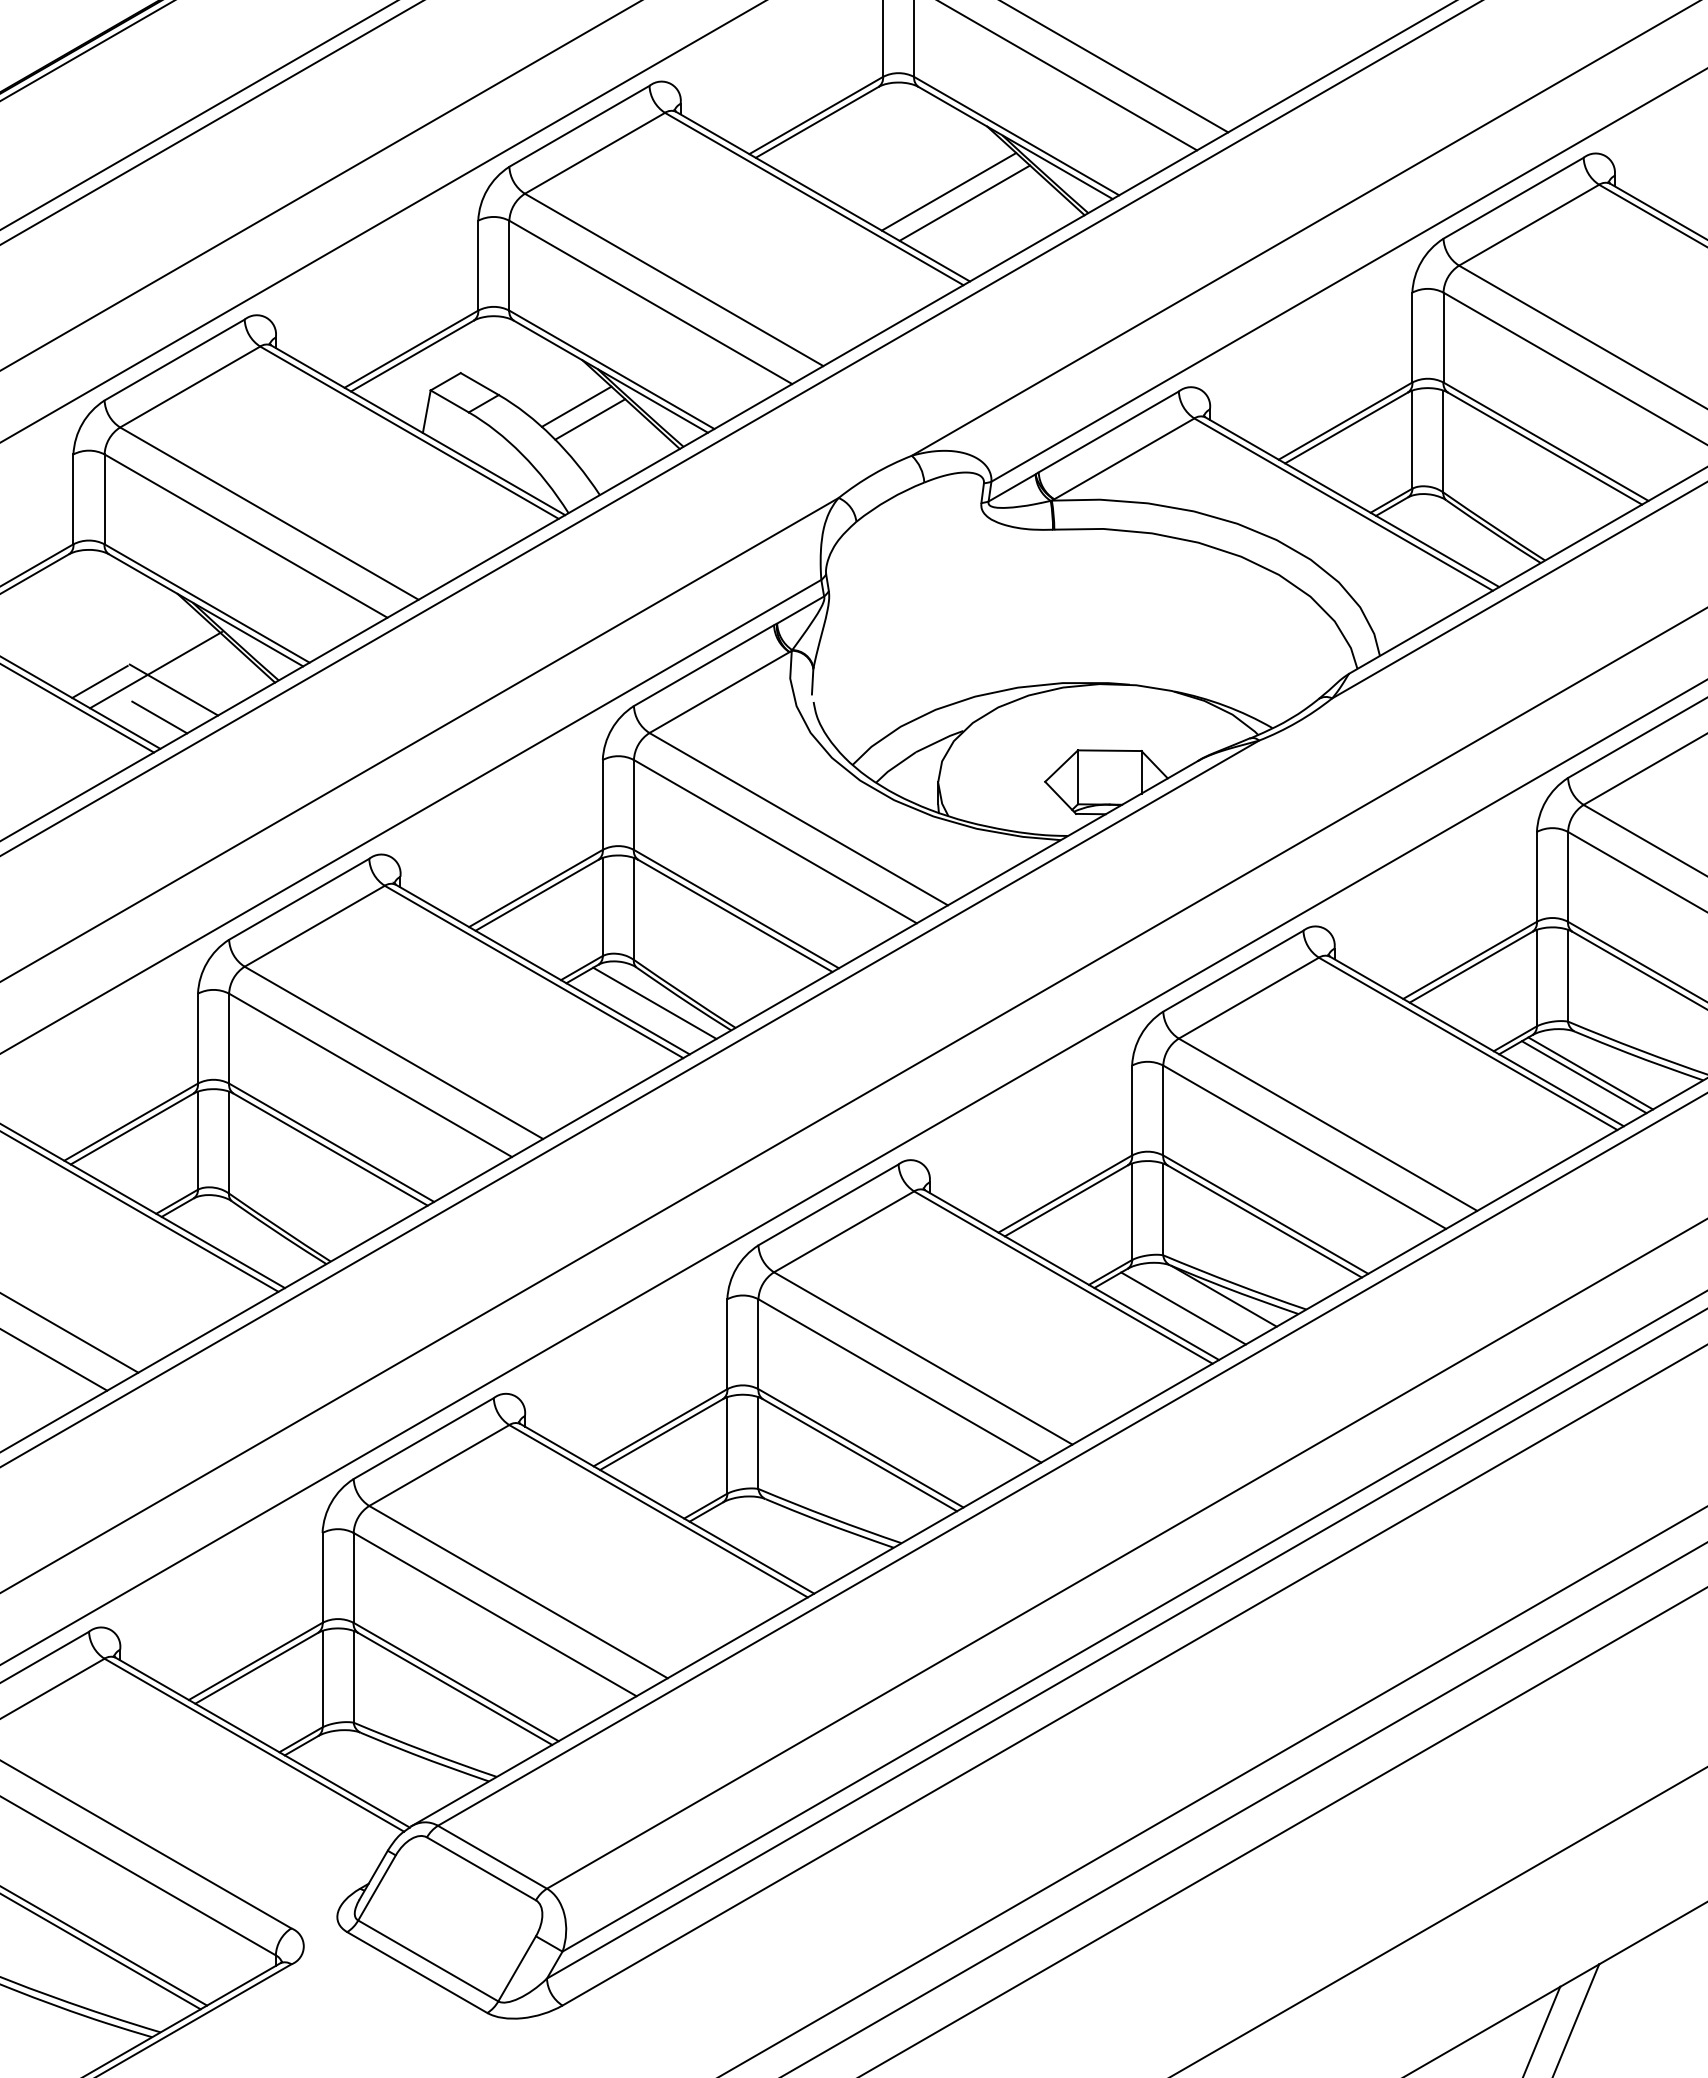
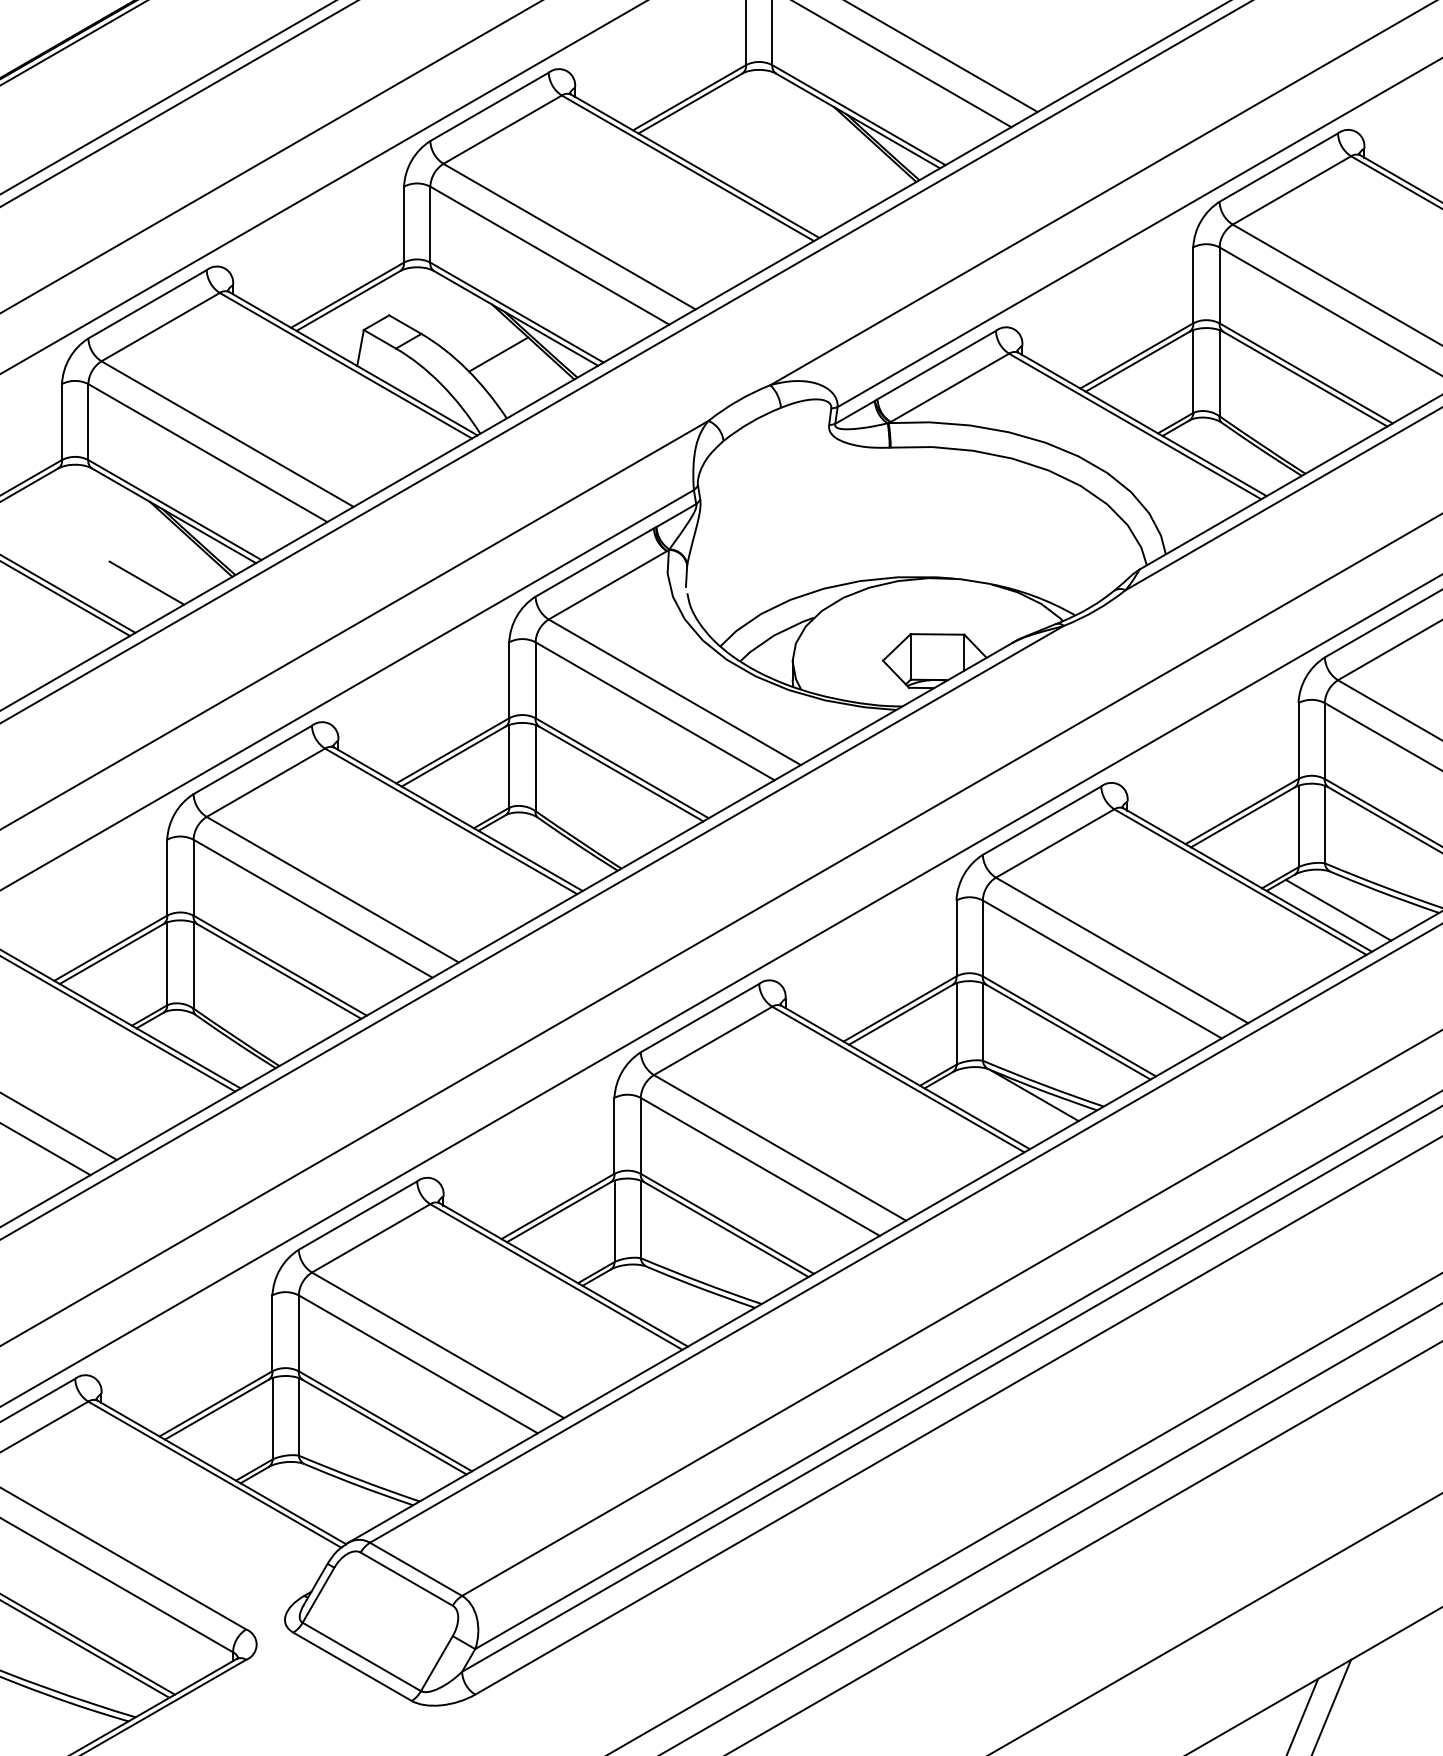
line: (948, 191) -> (801, 161), removed
line: (964, 202) -> (814, 171), removed
line: (576, 406) -> (487, 343), removed
line: (156, 670) -> (132, 566), removed
line: (99, 681) -> (84, 575), removed
line: (159, 717) -> (134, 606), removed
line: (654, 1002) -> (552, 847), removed
line: (1590, 1073) -> (1343, 907), removed
line: (1183, 1308) -> (999, 1105), removed

